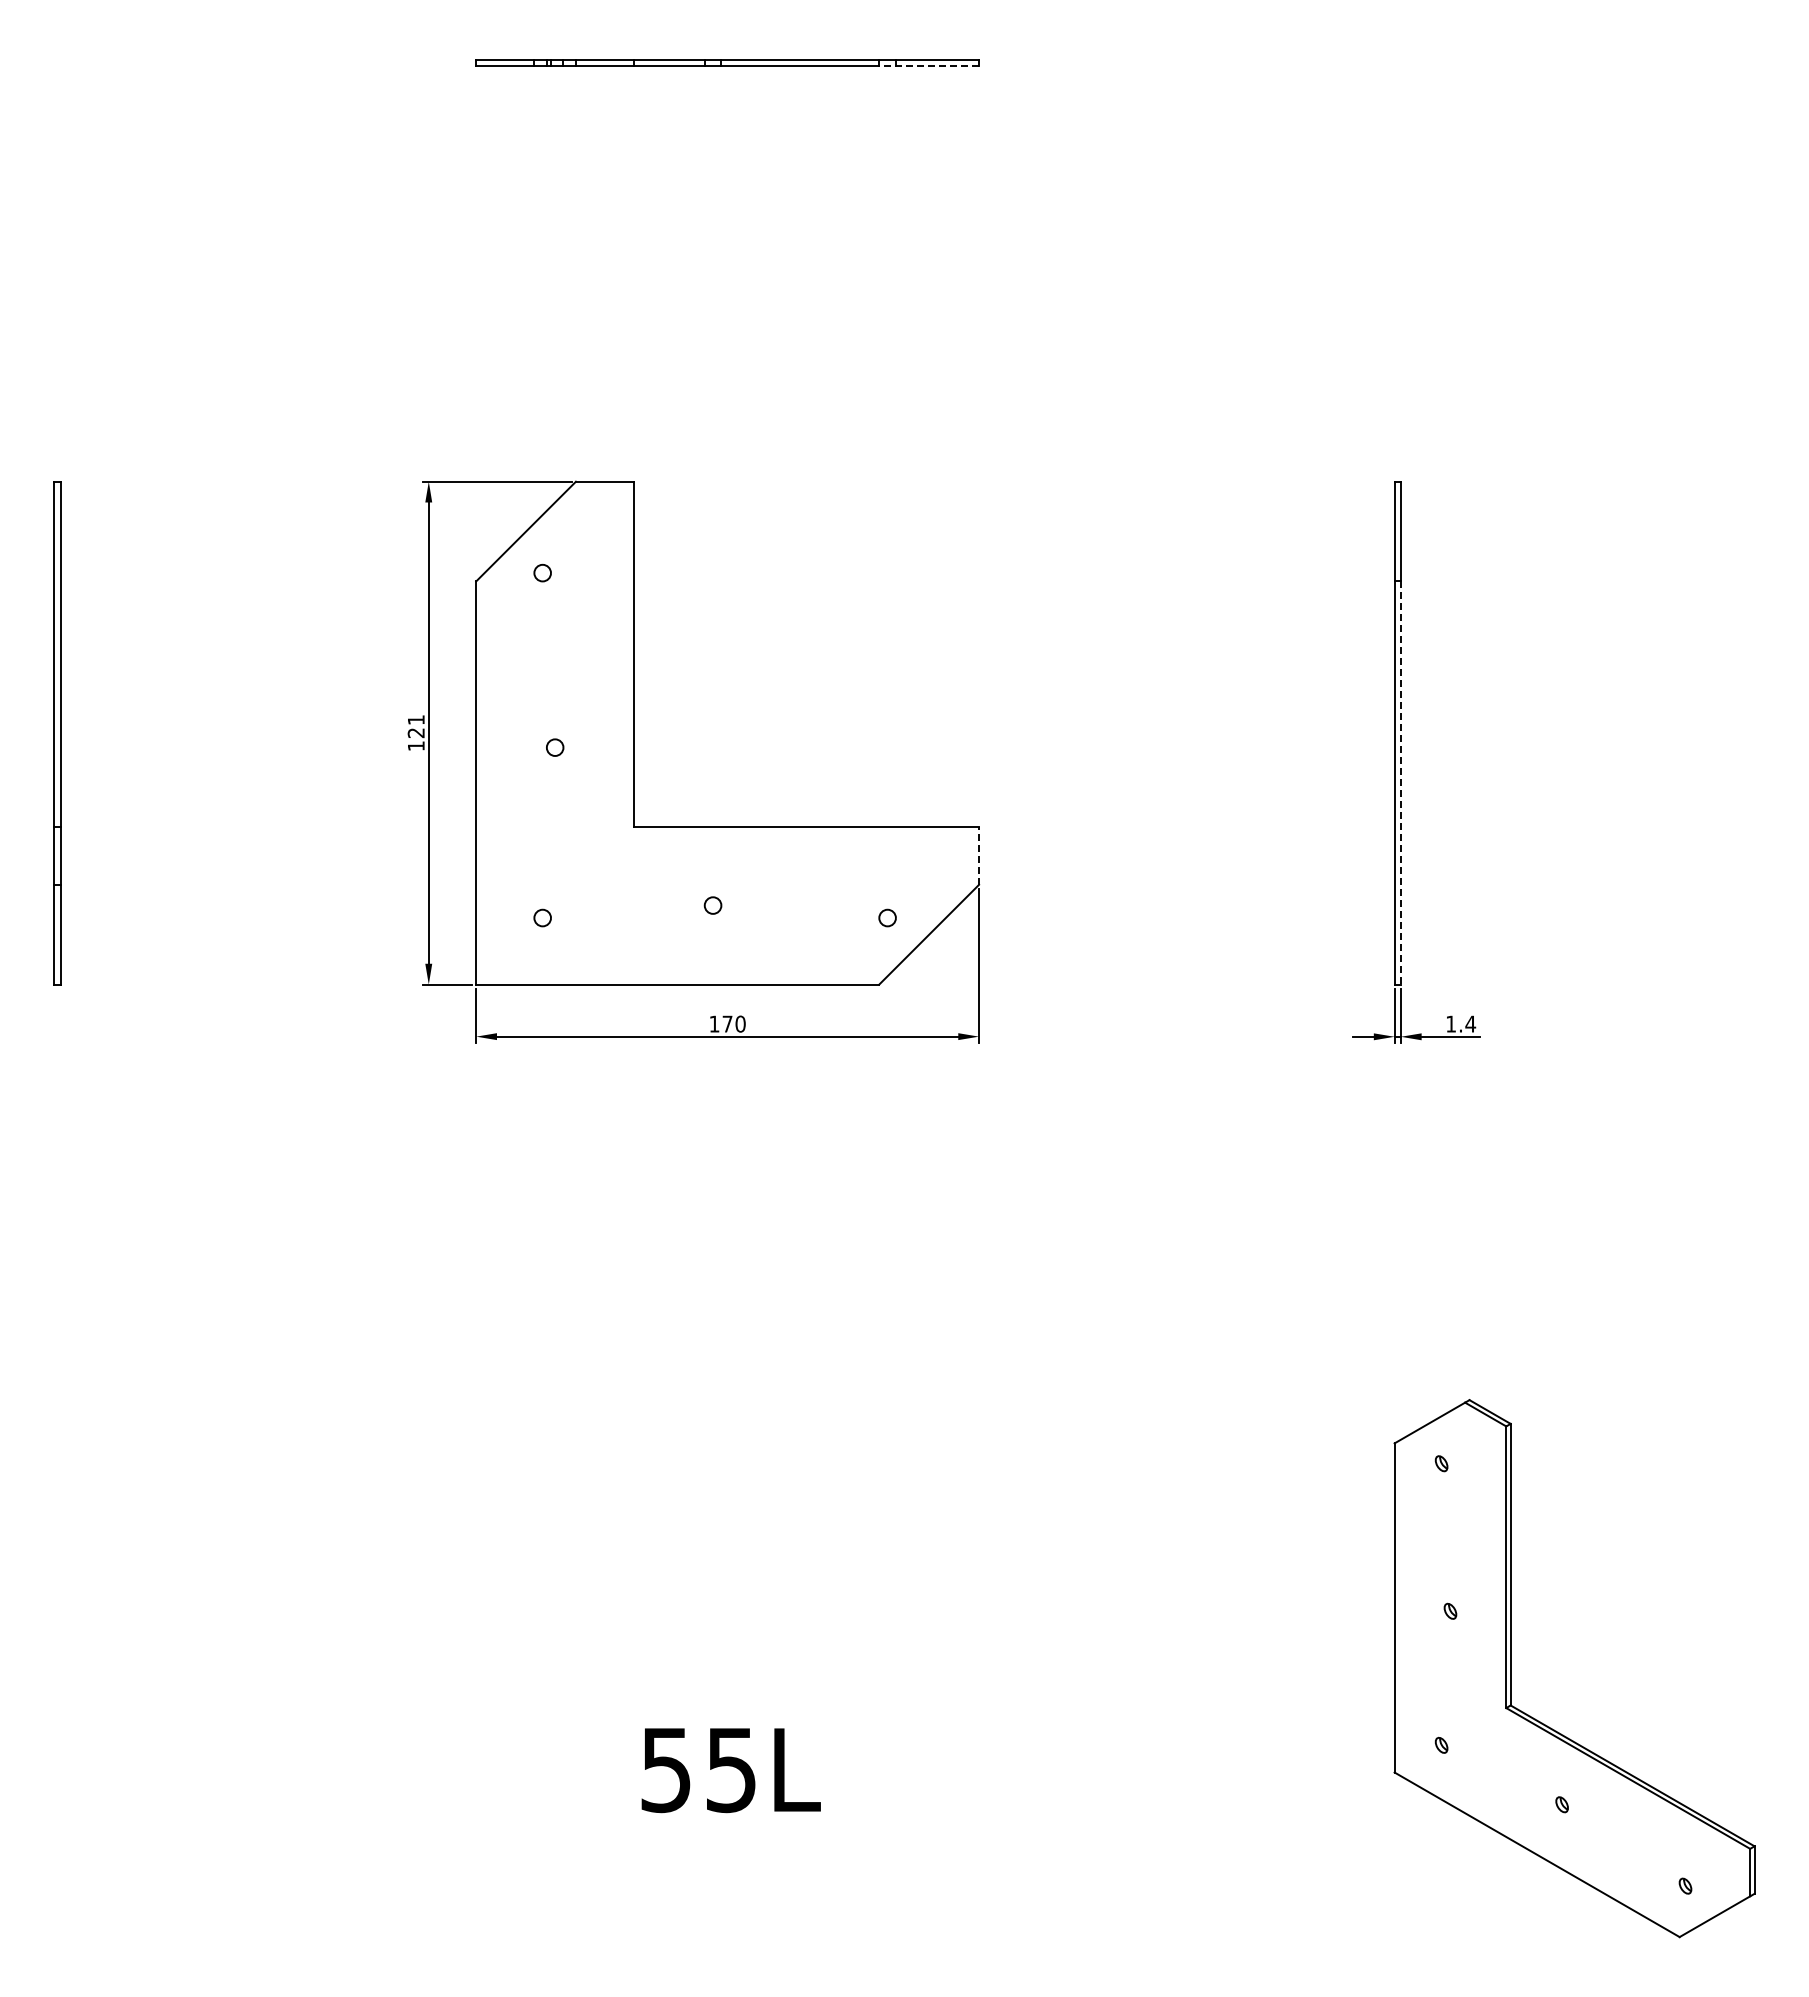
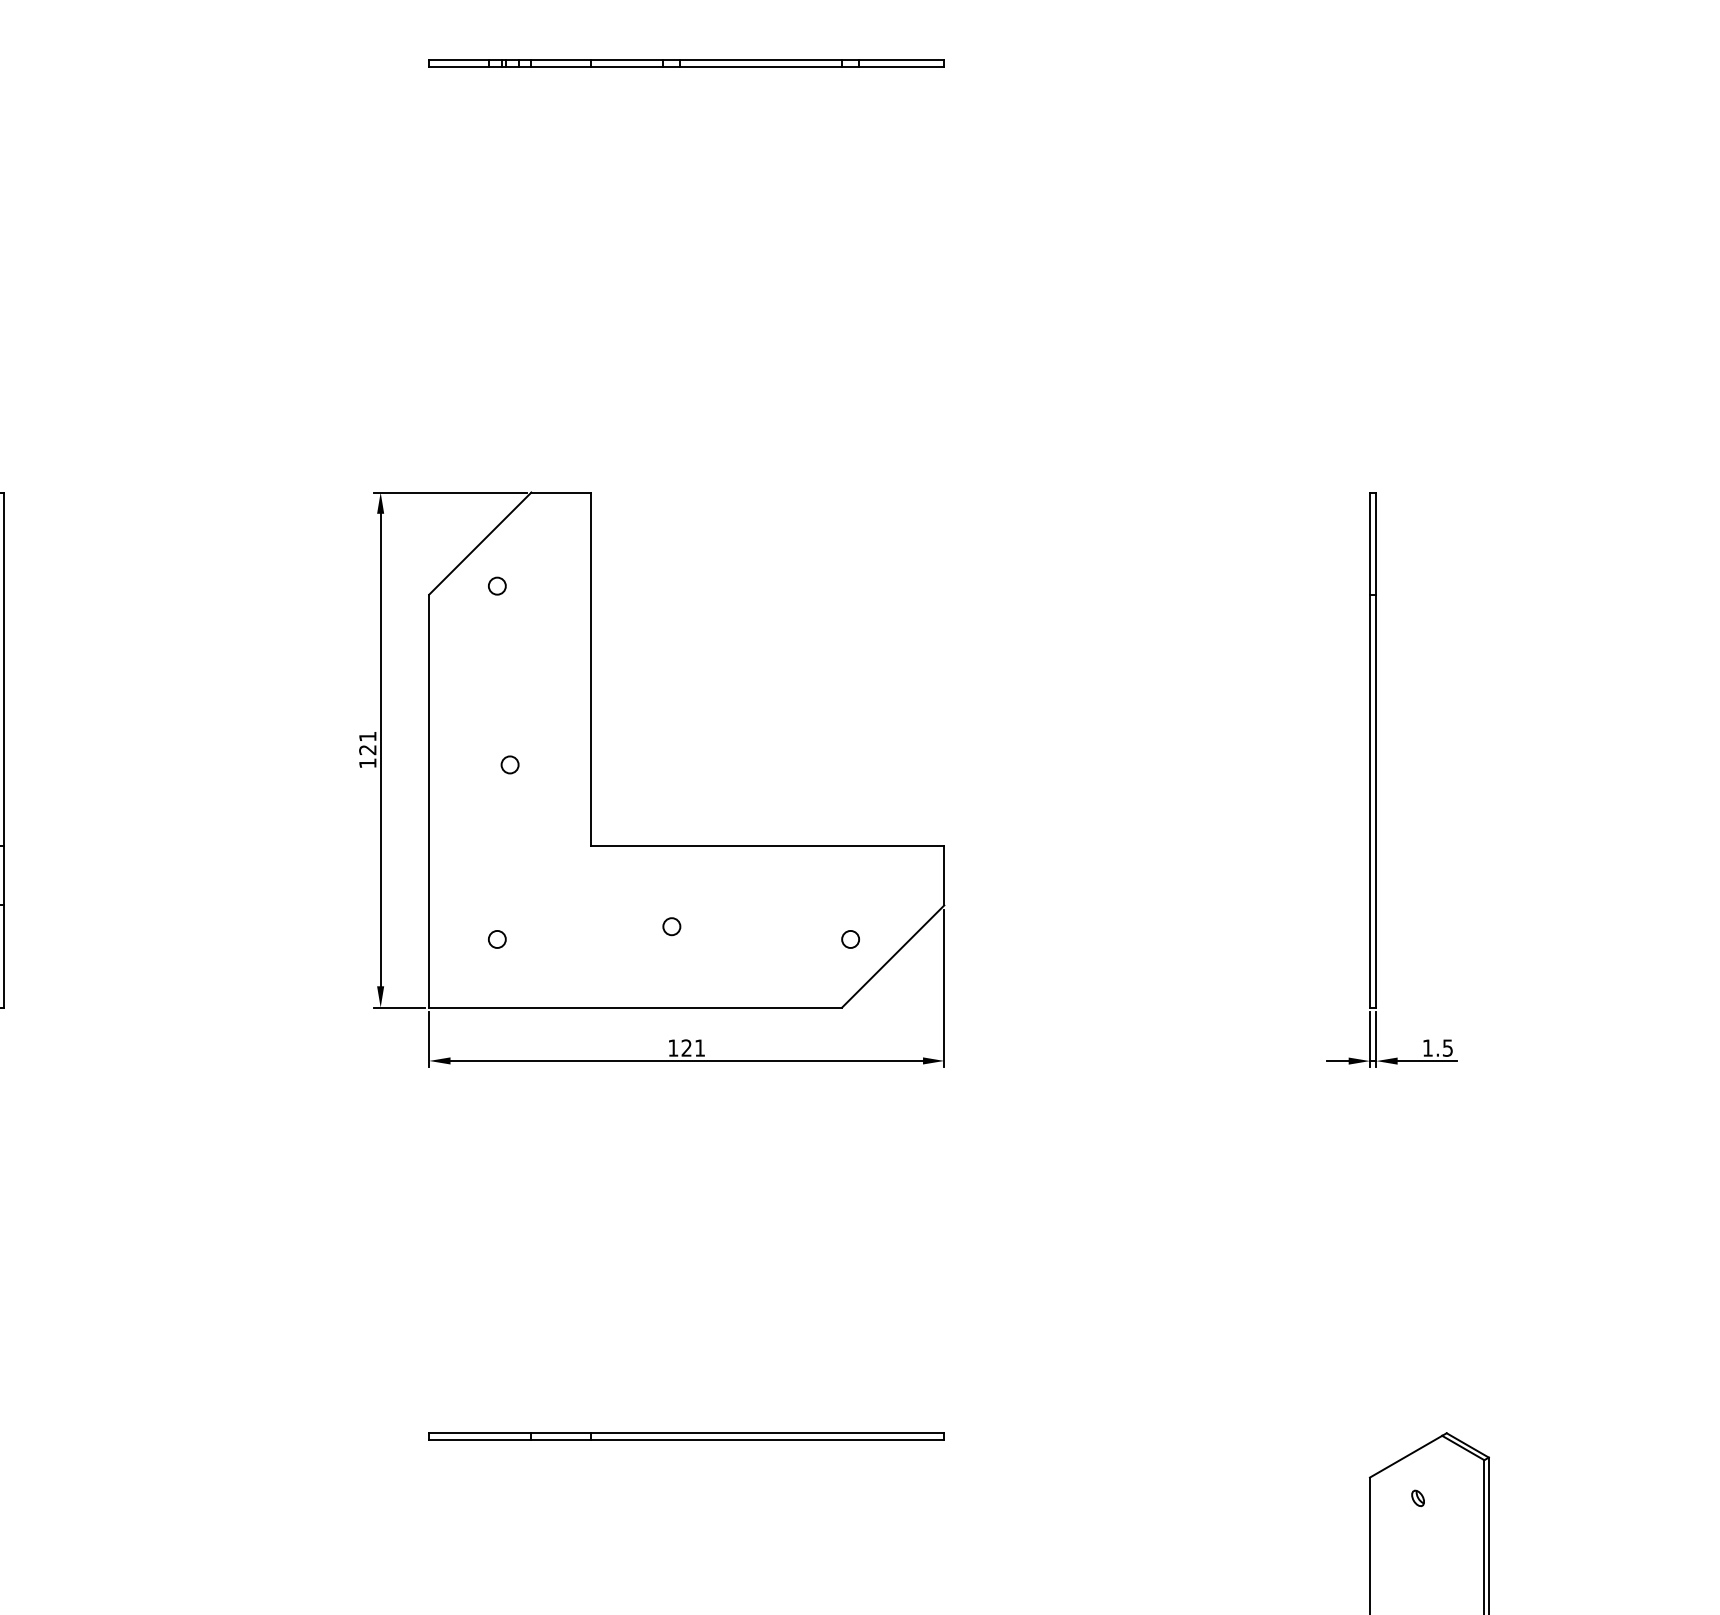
line: (929, 66) -> (893, 67), dashed -> solid
line: (1400, 783) -> (1375, 801), dashed -> solid
line: (979, 855) -> (944, 875), dashed -> solid
text: (733, 1023) -> (692, 1047), 170 -> 121
text: (1470, 1023) -> (1447, 1047), 1.4 -> 1.5
part: (727, 1402) -> (686, 1435), added

